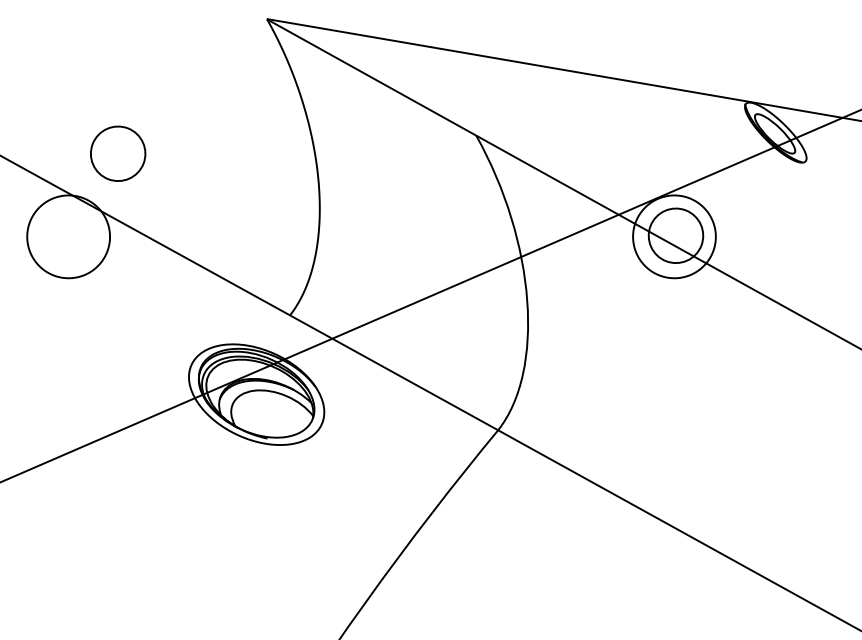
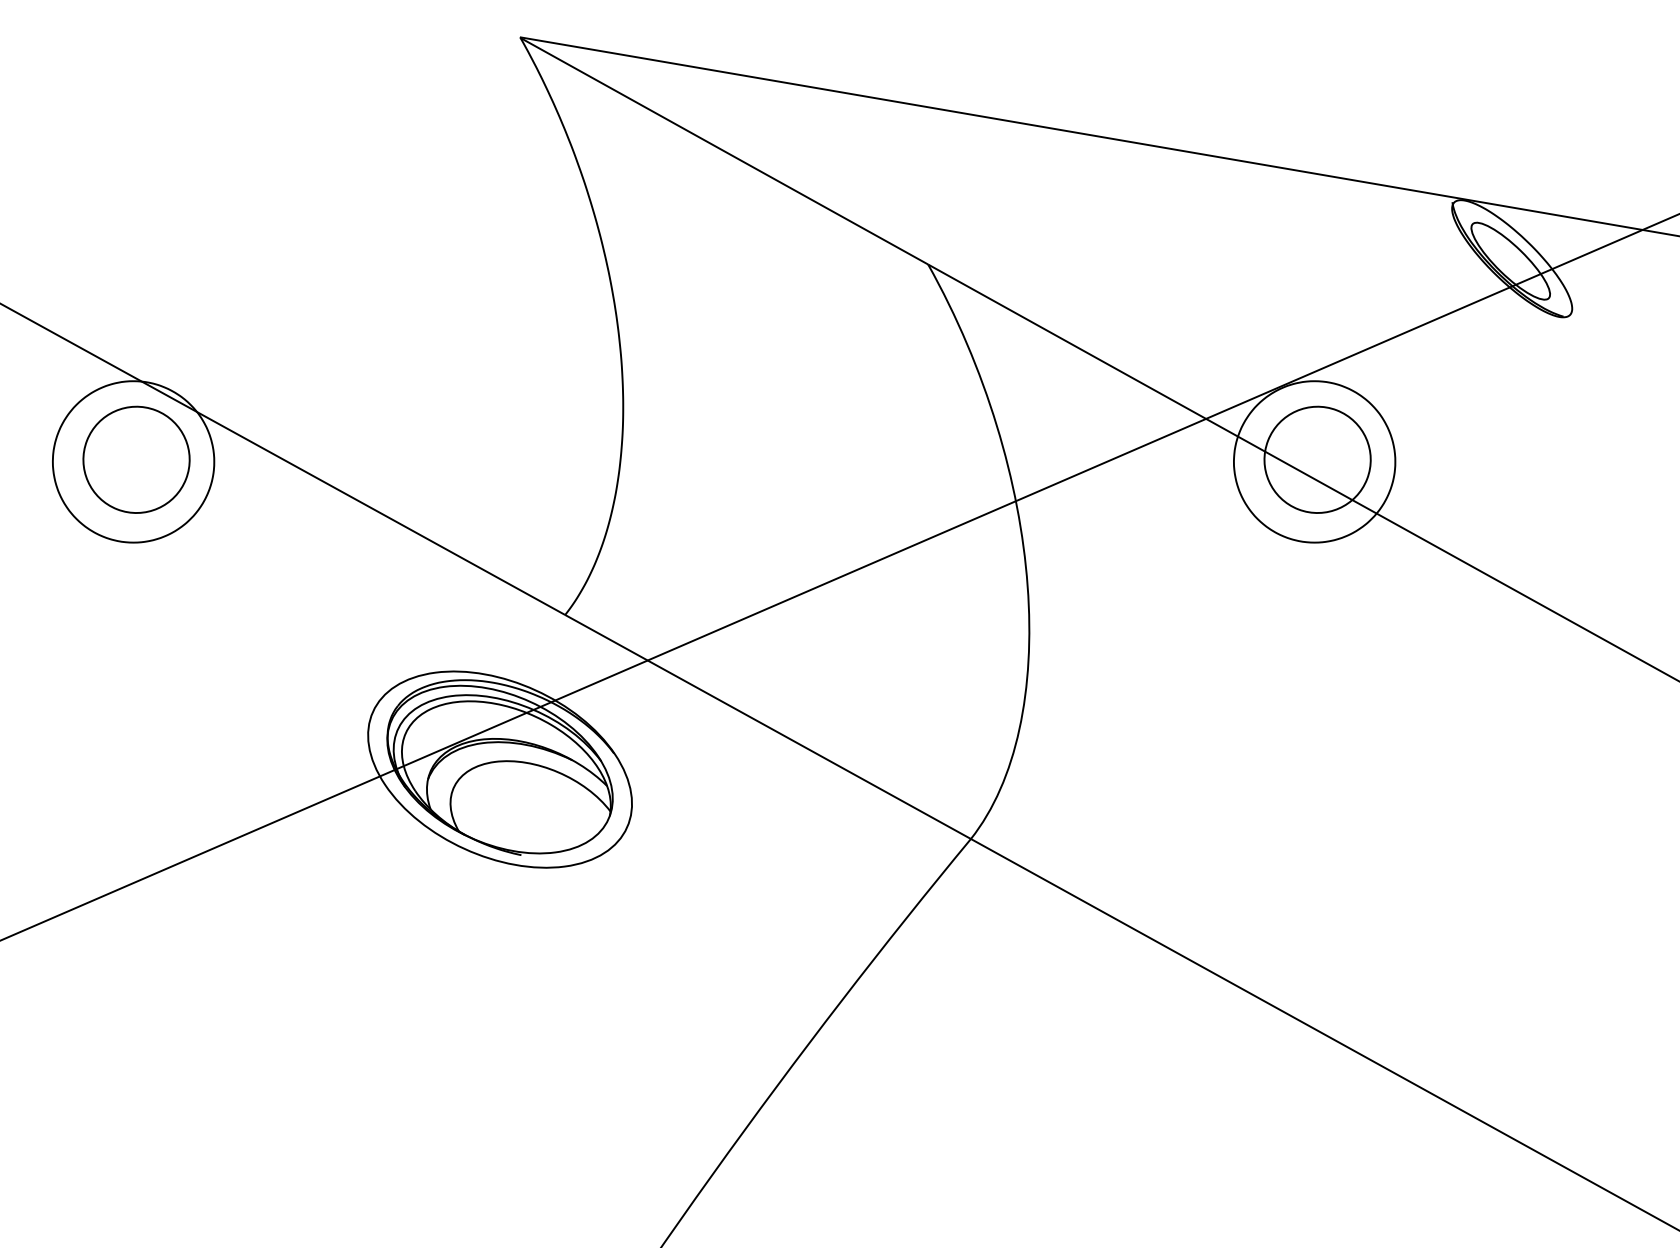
part: (118, 153) -> (137, 459), moved

